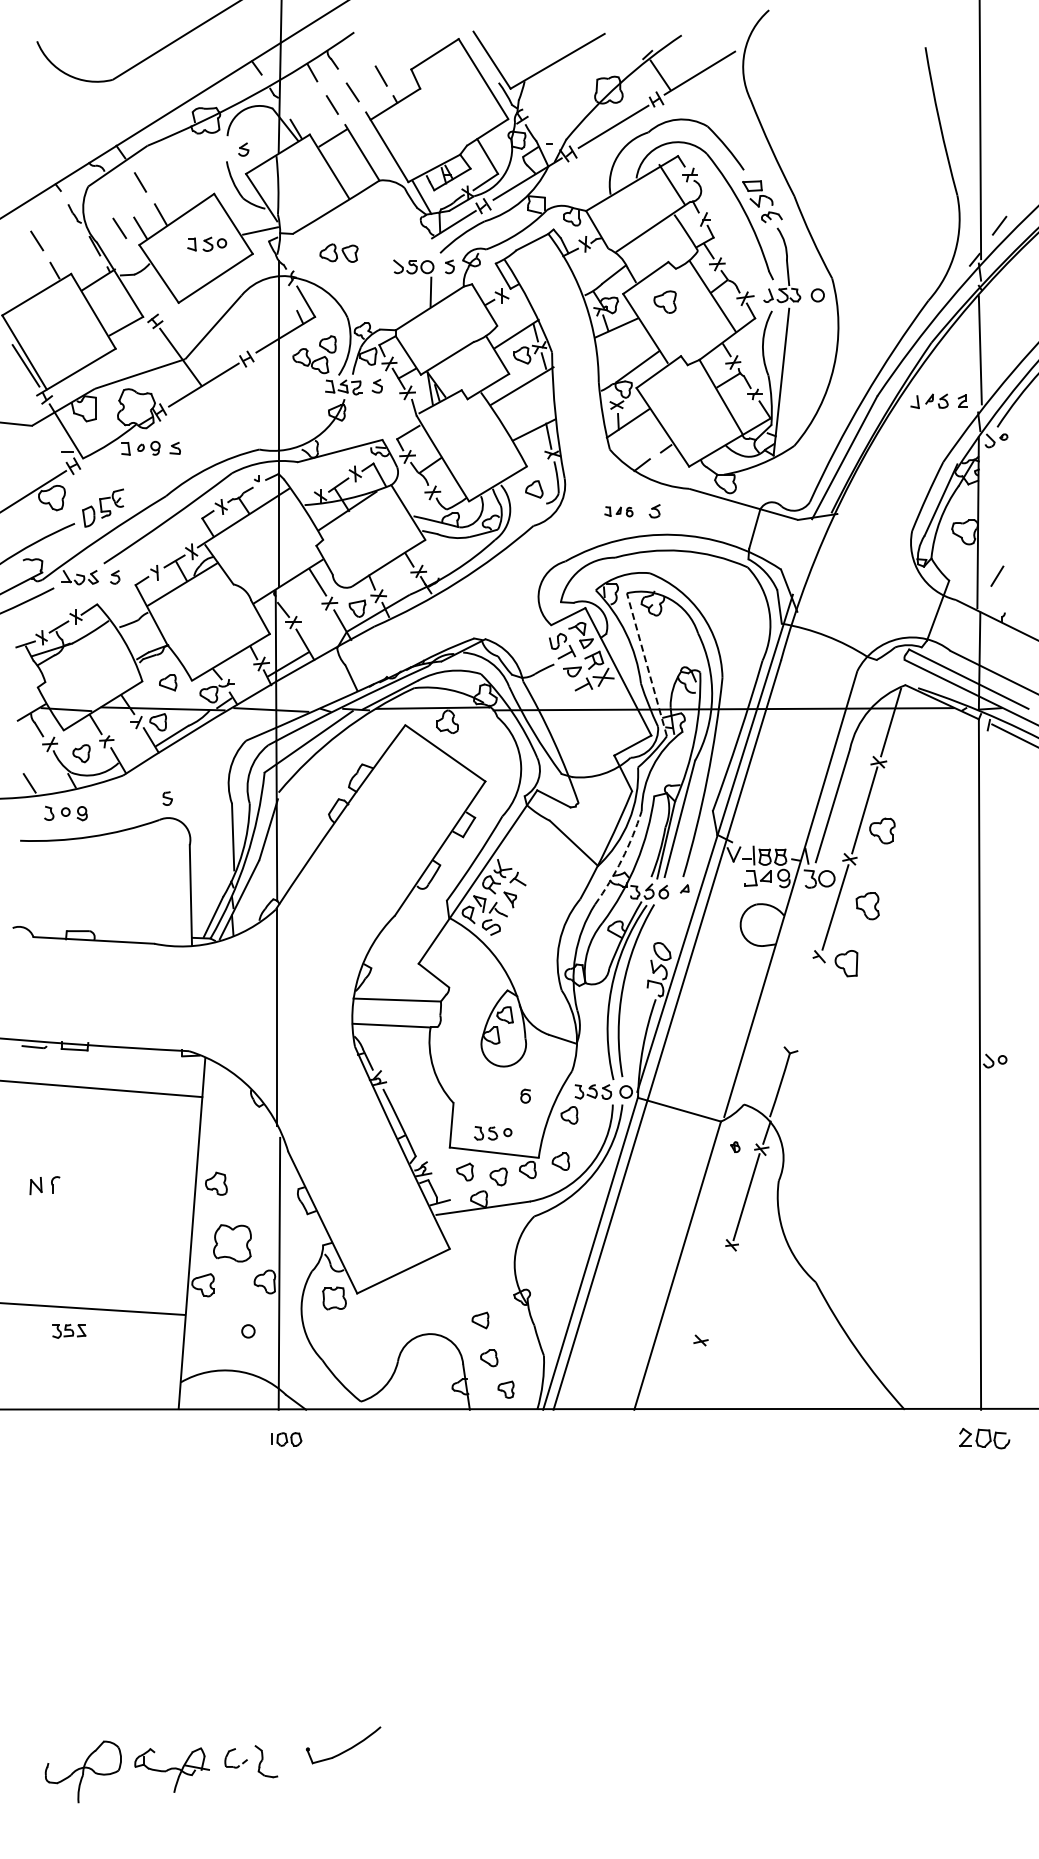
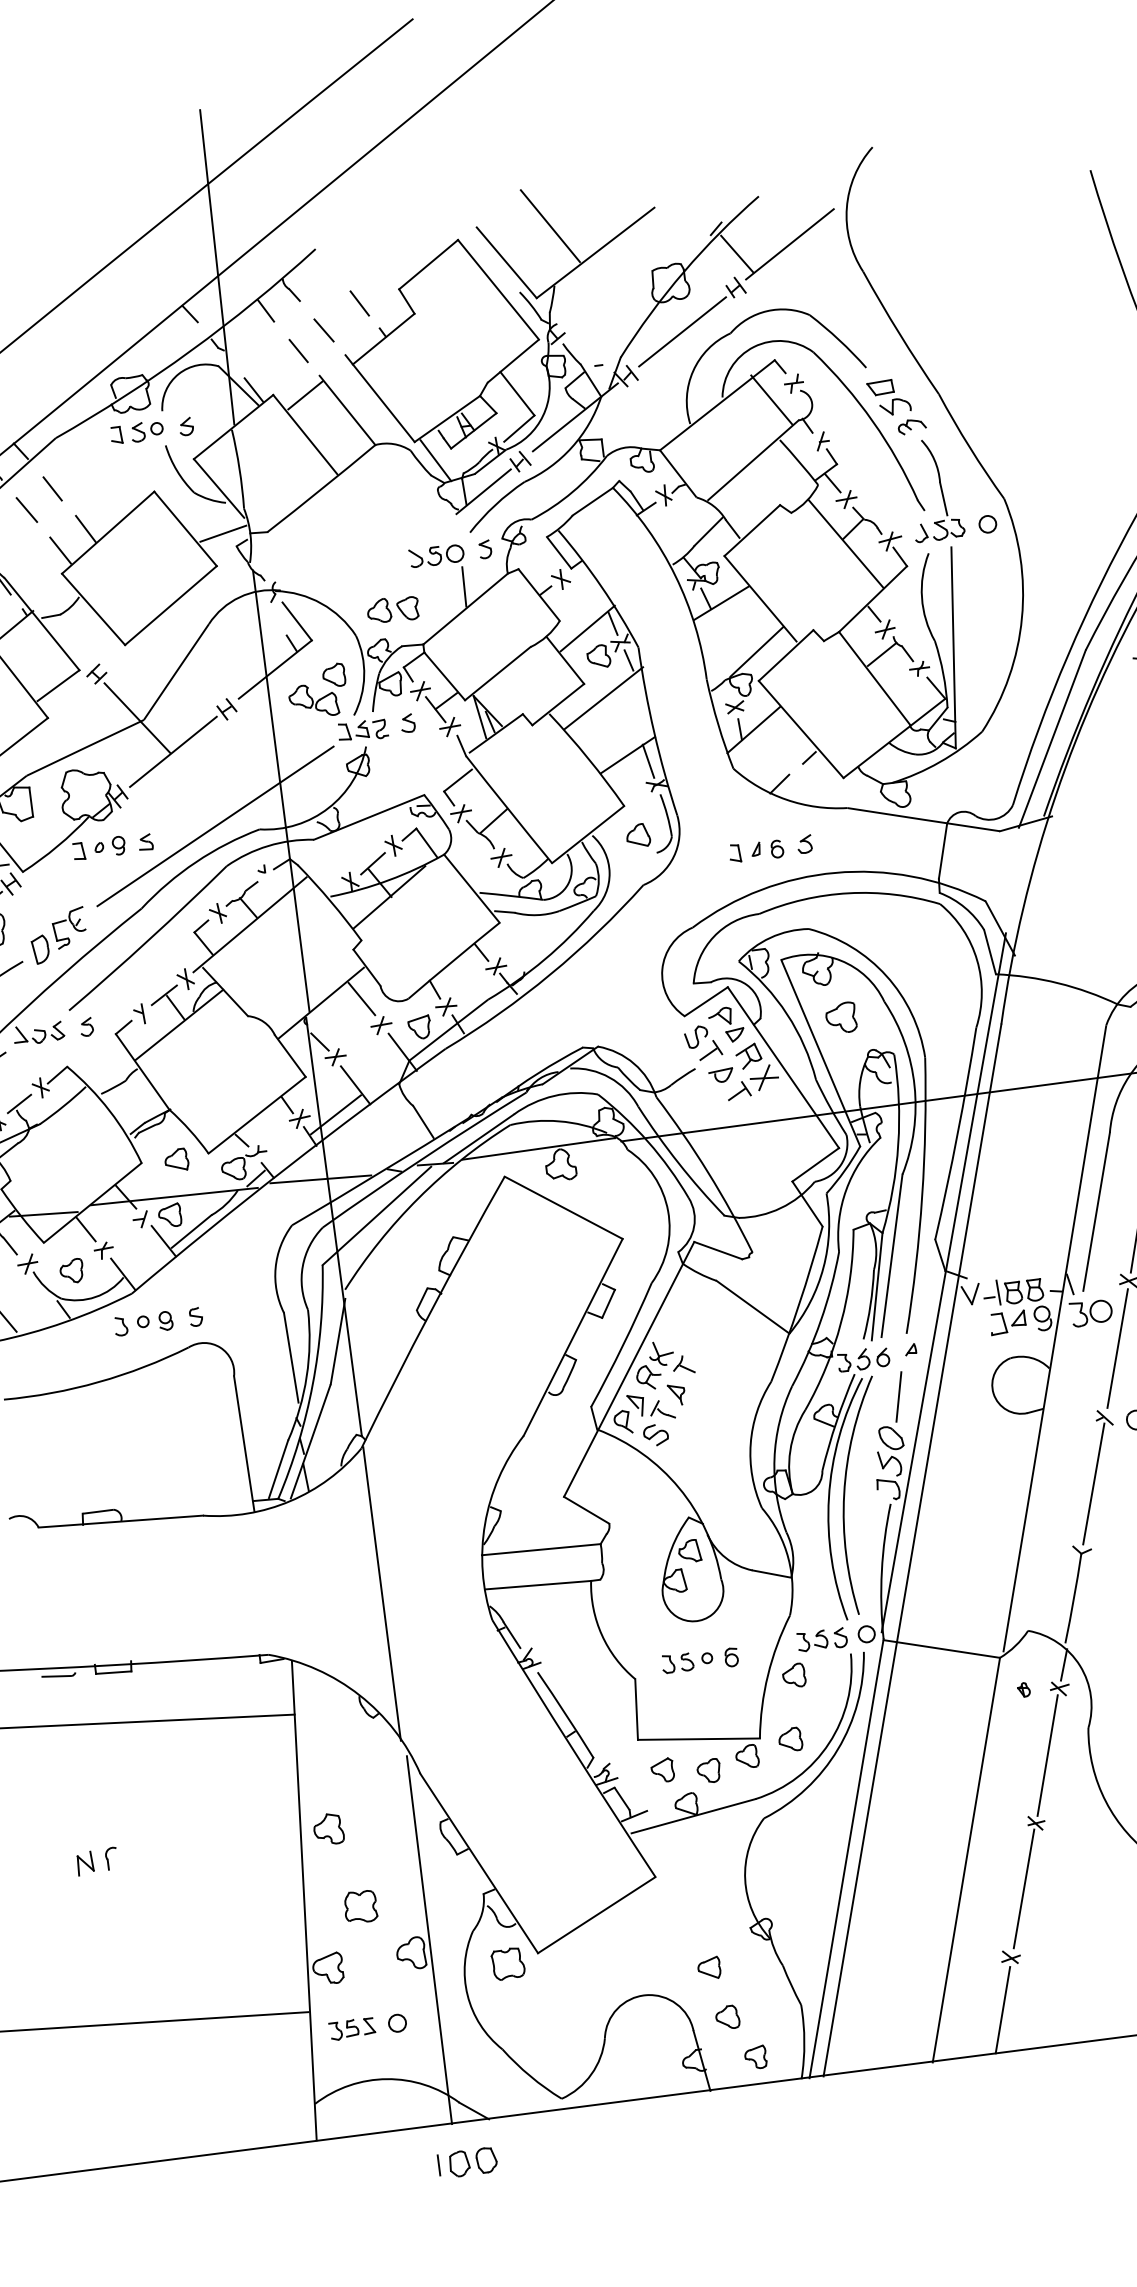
line: (527, 37) -> (550, 225), added
line: (119, 227) -> (26, 508), moved
part: (207, 243) -> (137, 431), moved
part: (338, 252) -> (392, 608), moved
part: (664, 301) -> (840, 1017), moved
line: (227, 443) -> (215, 826), added
part: (618, 511) -> (755, 850), size x1.43
line: (646, 664) -> (820, 1052), dashed -> solid
part: (65, 813) -> (143, 1323), moved
arc: (622, 859) -> (821, 1320), dashed -> solid
line: (671, 922) -> (898, 1397), added
line: (805, 1003) -> (1093, 1483), added
part: (493, 1133) -> (687, 1661), moved
part: (232, 1242) -> (360, 1905), size x0.62
line: (716, 1291) -> (1023, 1888), added
part: (69, 1331) -> (353, 2029), moved
line: (690, 1378) -> (1003, 2010), added
part: (286, 1439) -> (467, 2162), size x1.43

